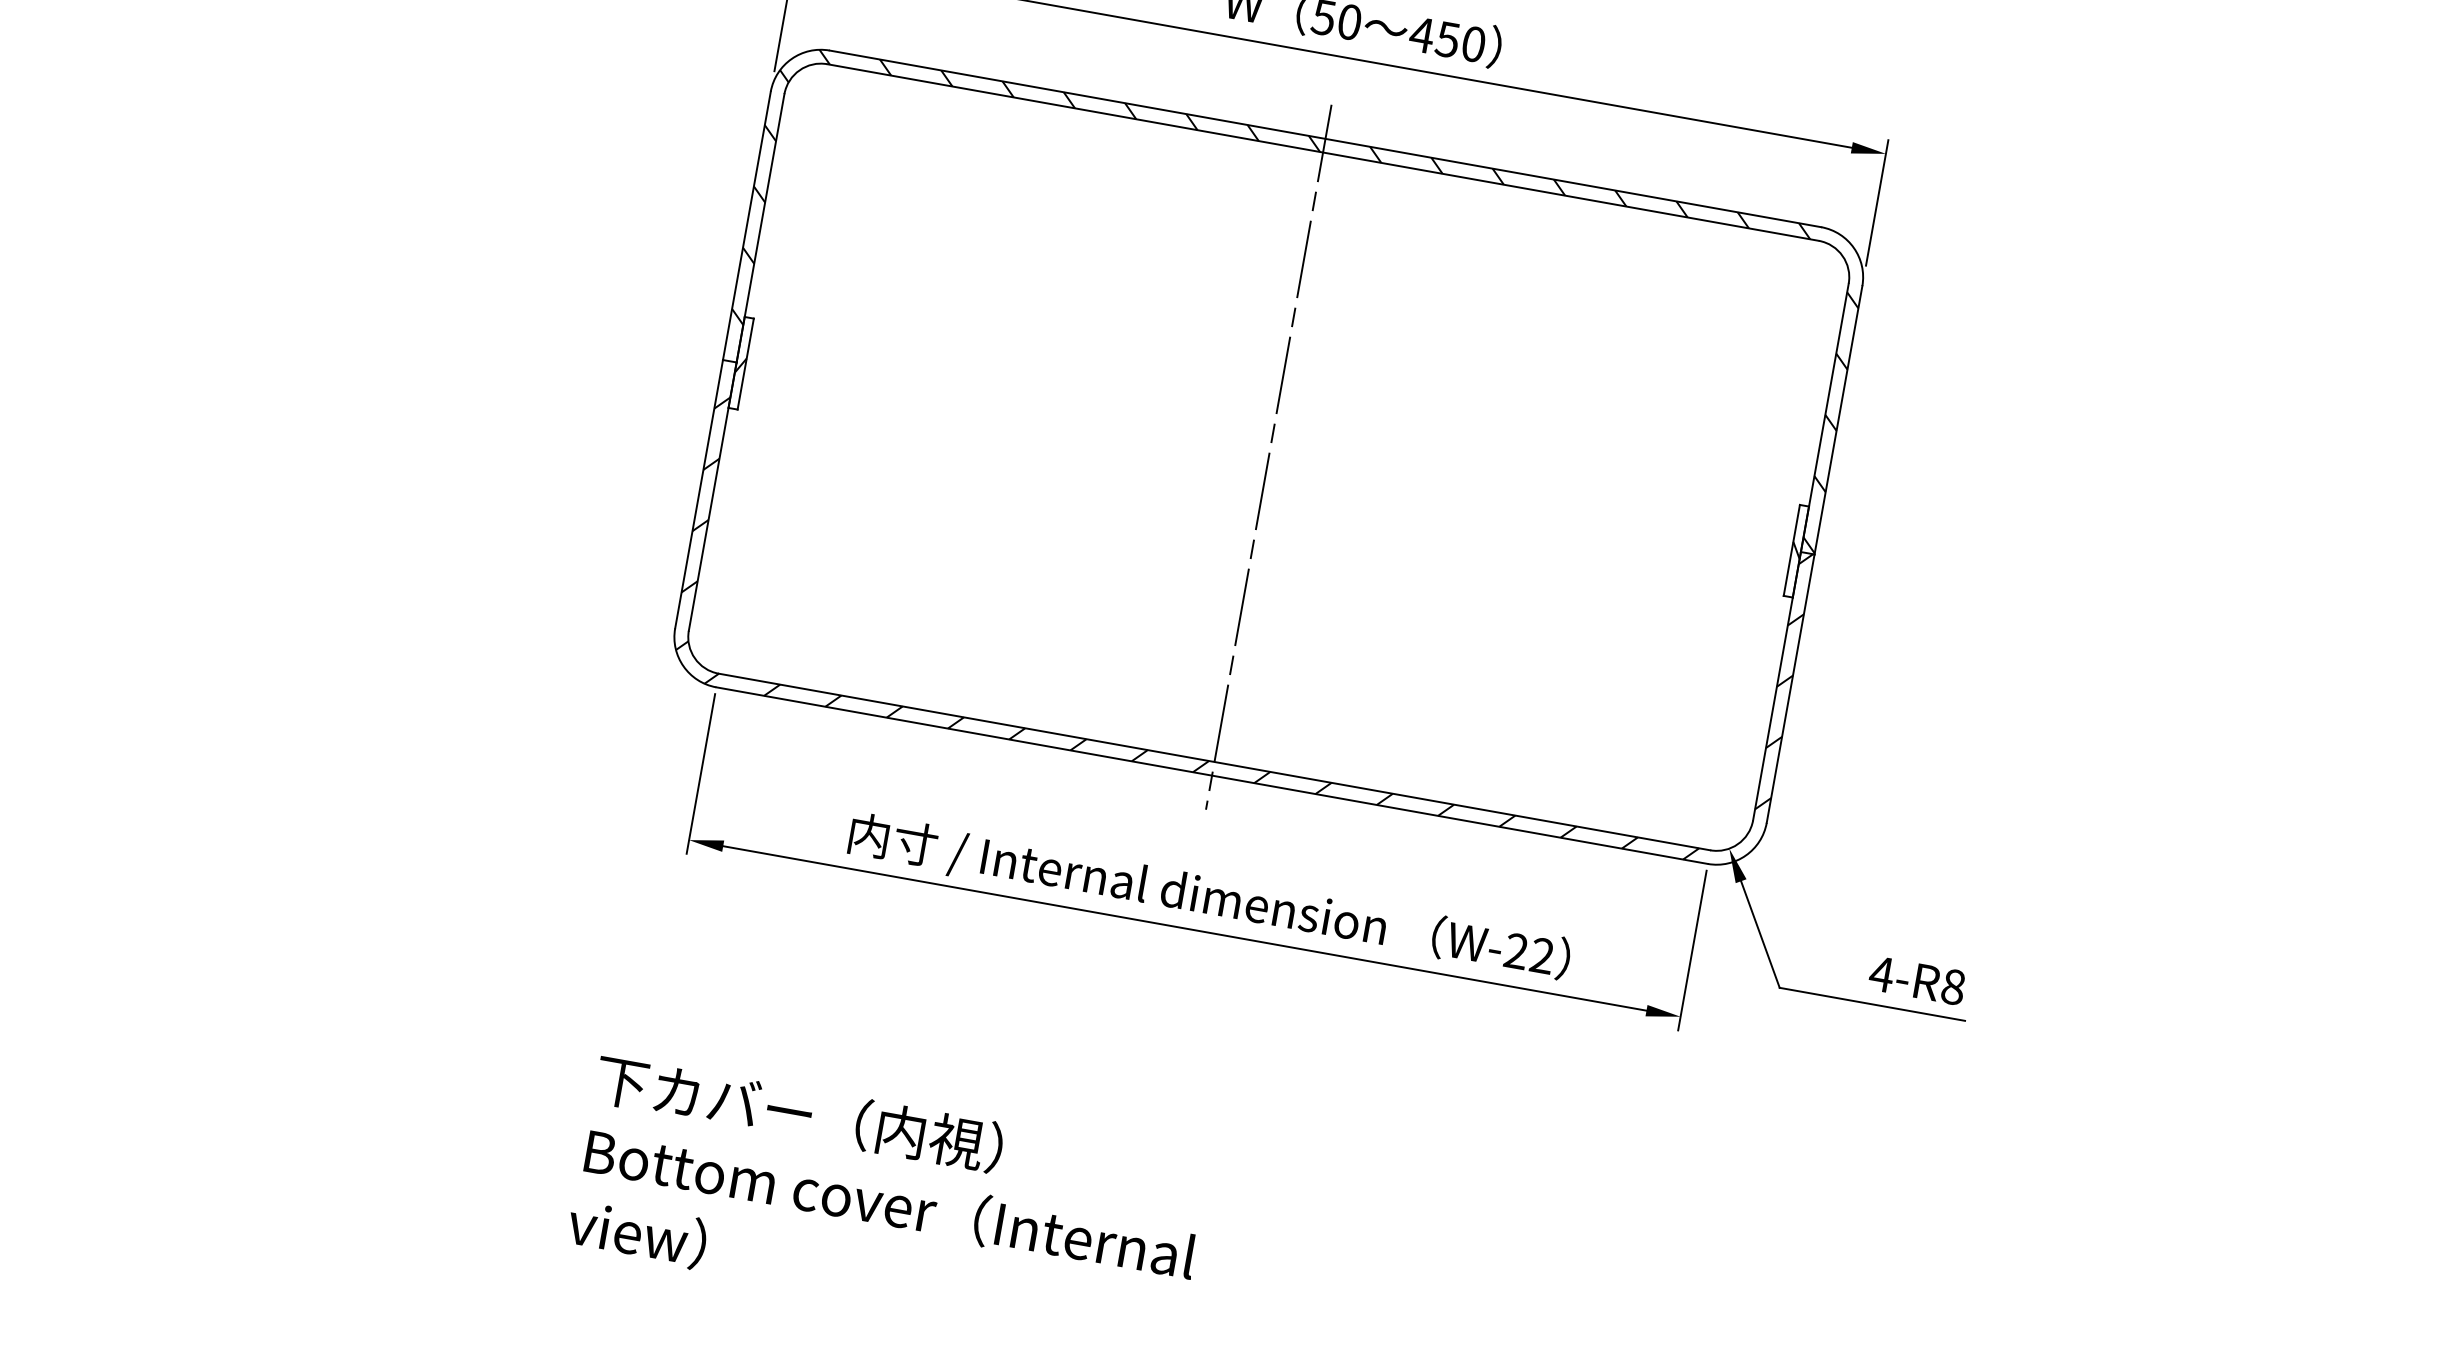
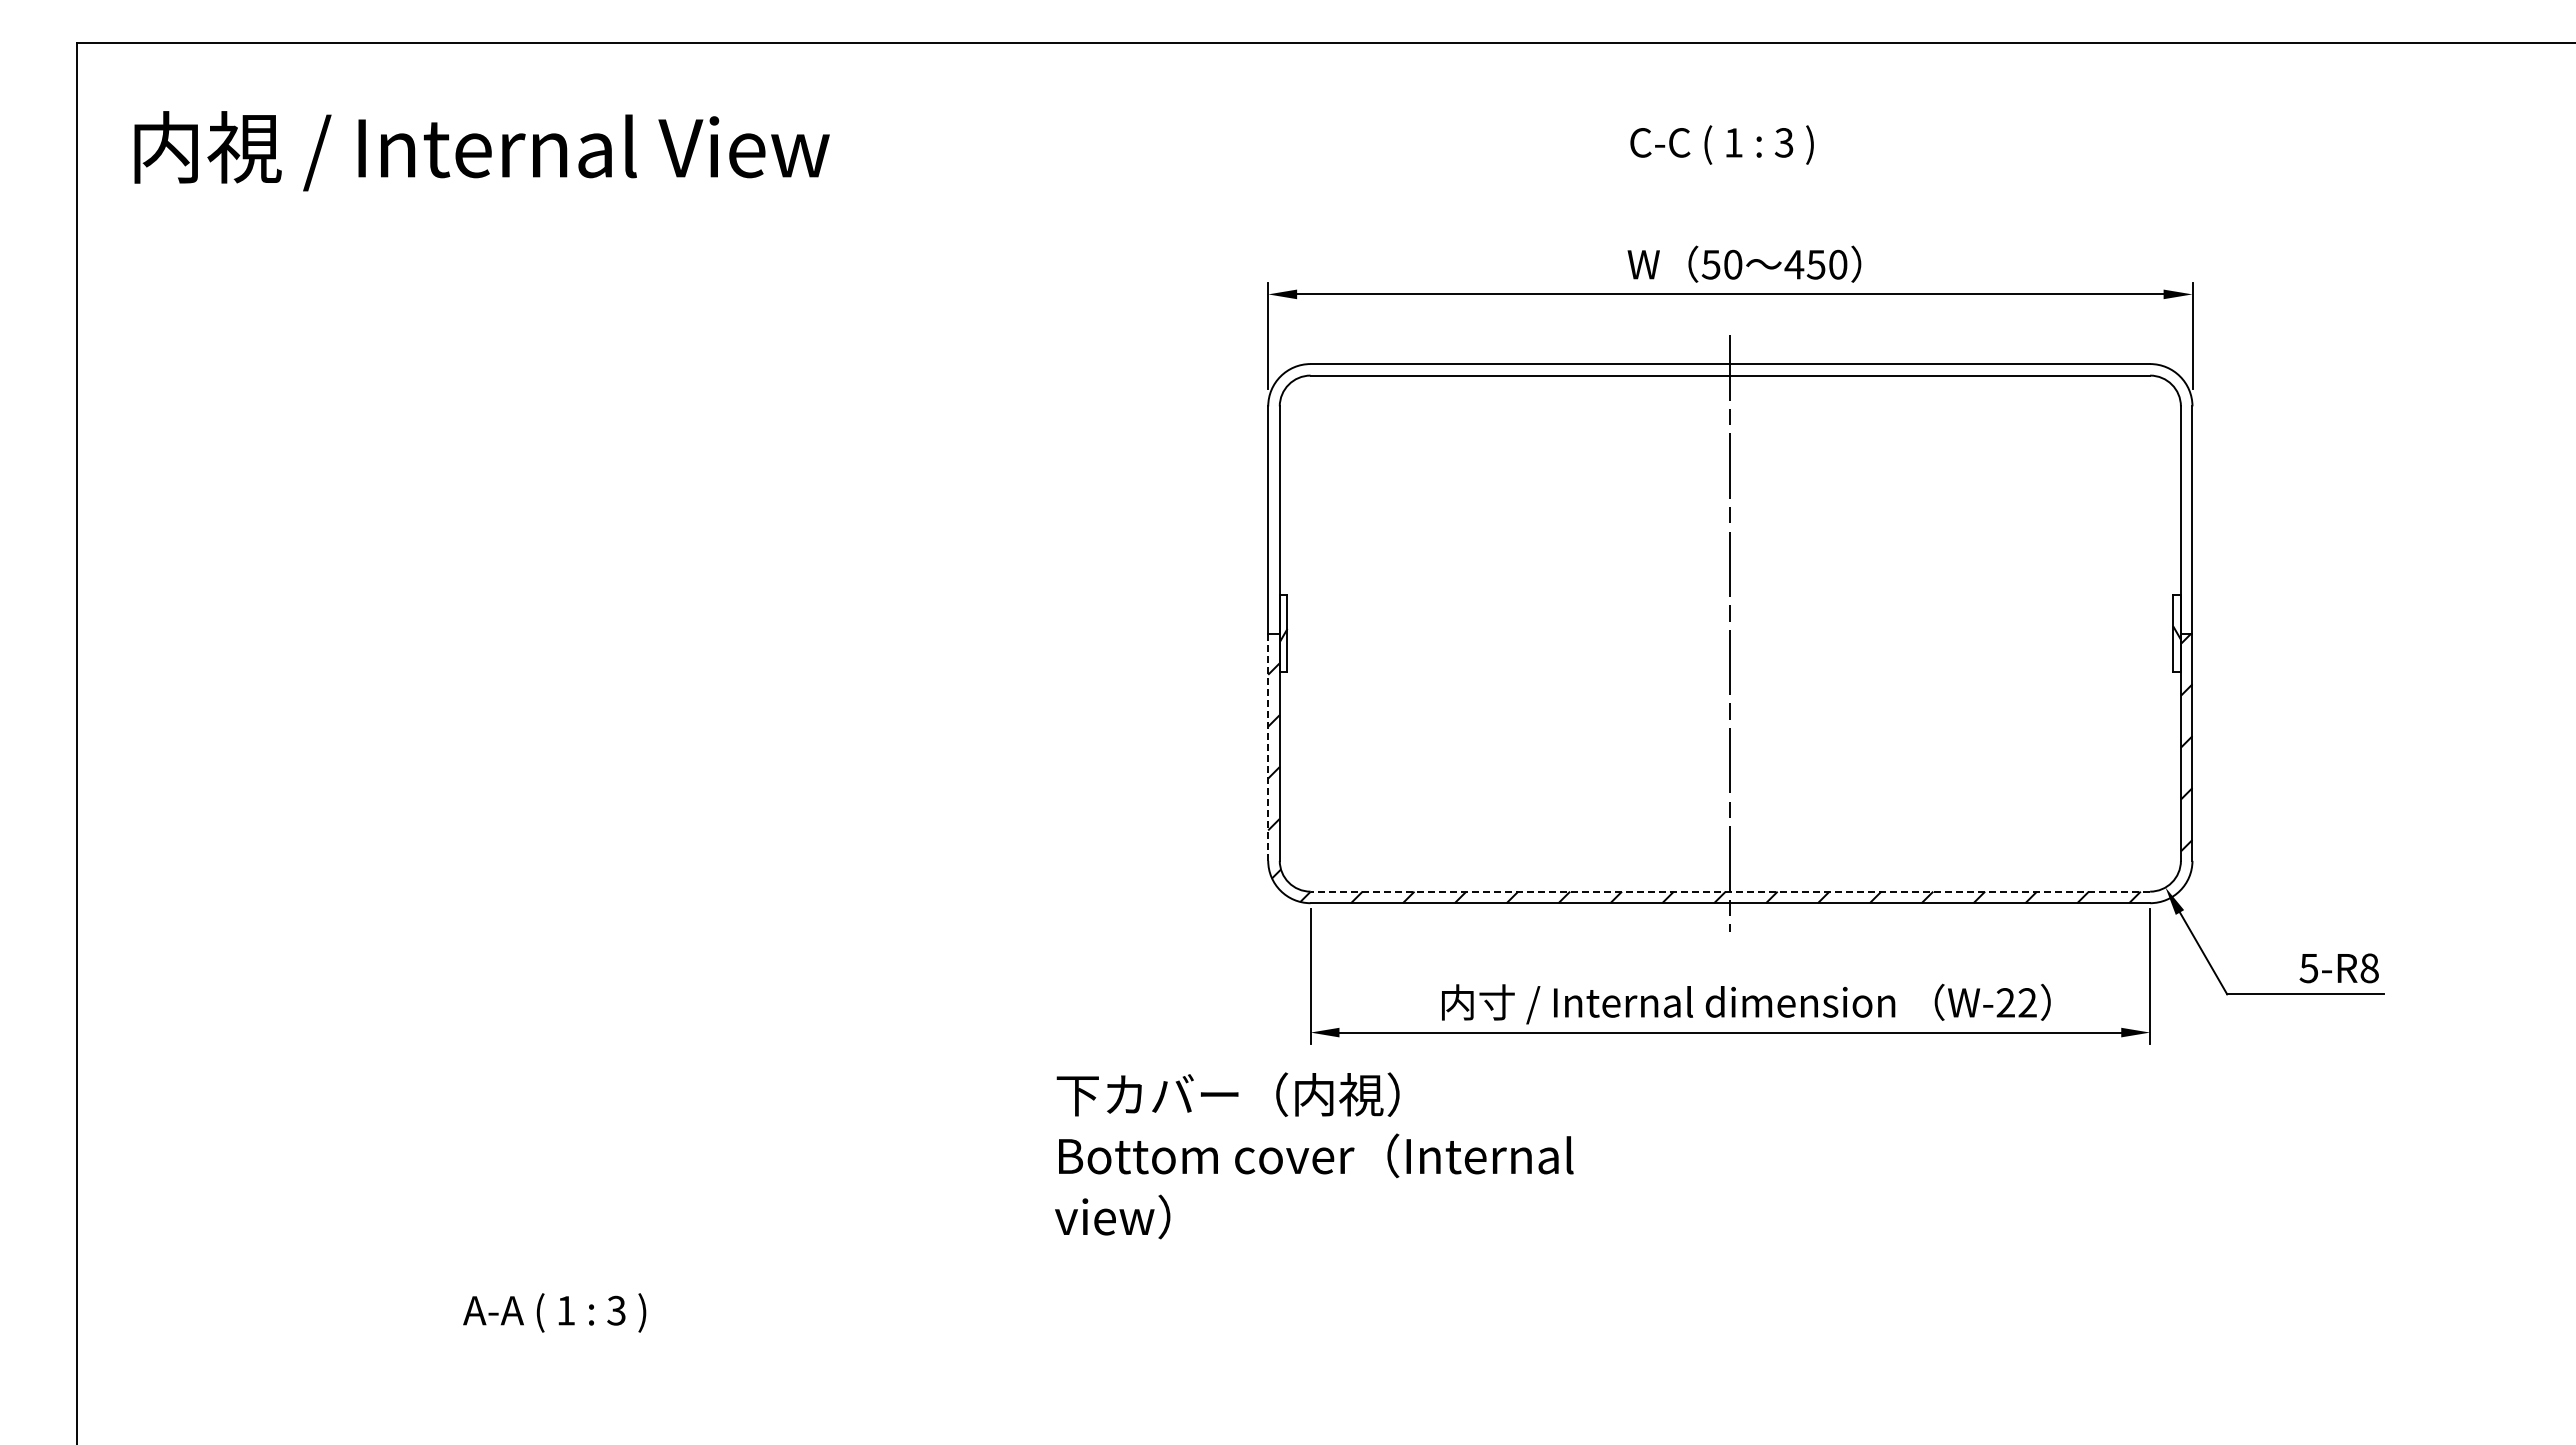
hatch: (1297, 297) -> (1730, 498), removed
line: (699, 494) -> (1268, 747), solid -> dashed
line: (1214, 761) -> (1730, 891), solid -> dashed
text: (1881, 974) -> (2308, 968), 4-R8 -> 5-R8
text: (888, 1203) -> (1314, 1155), moved

